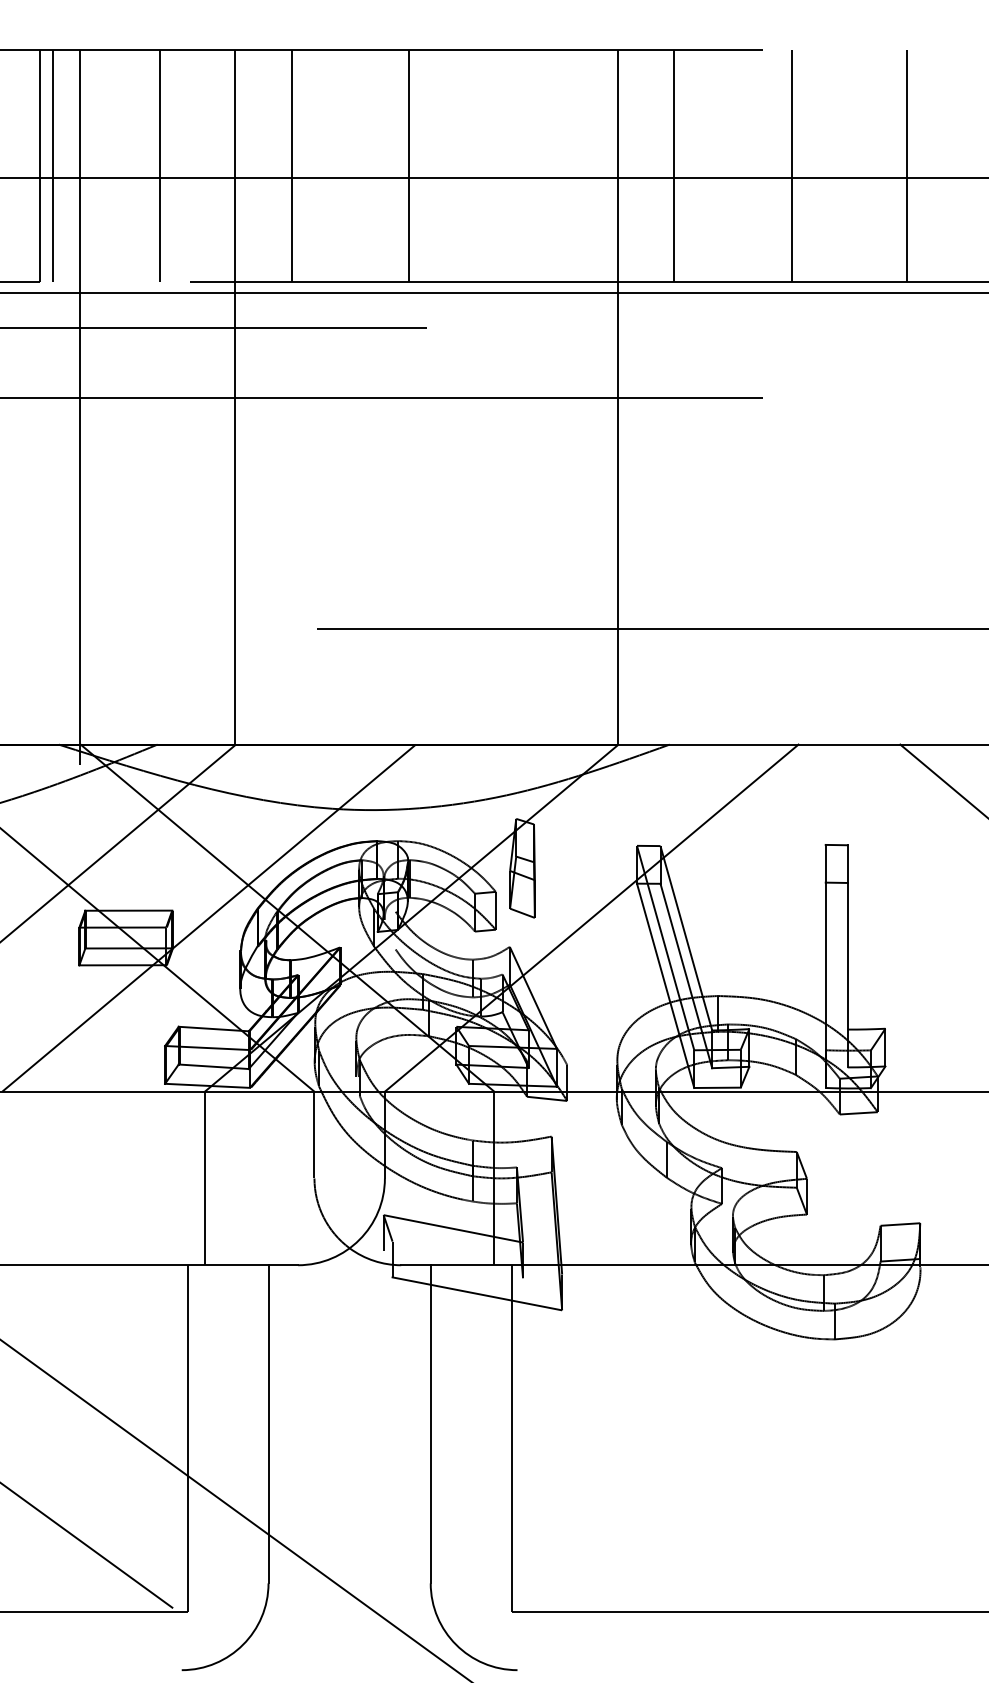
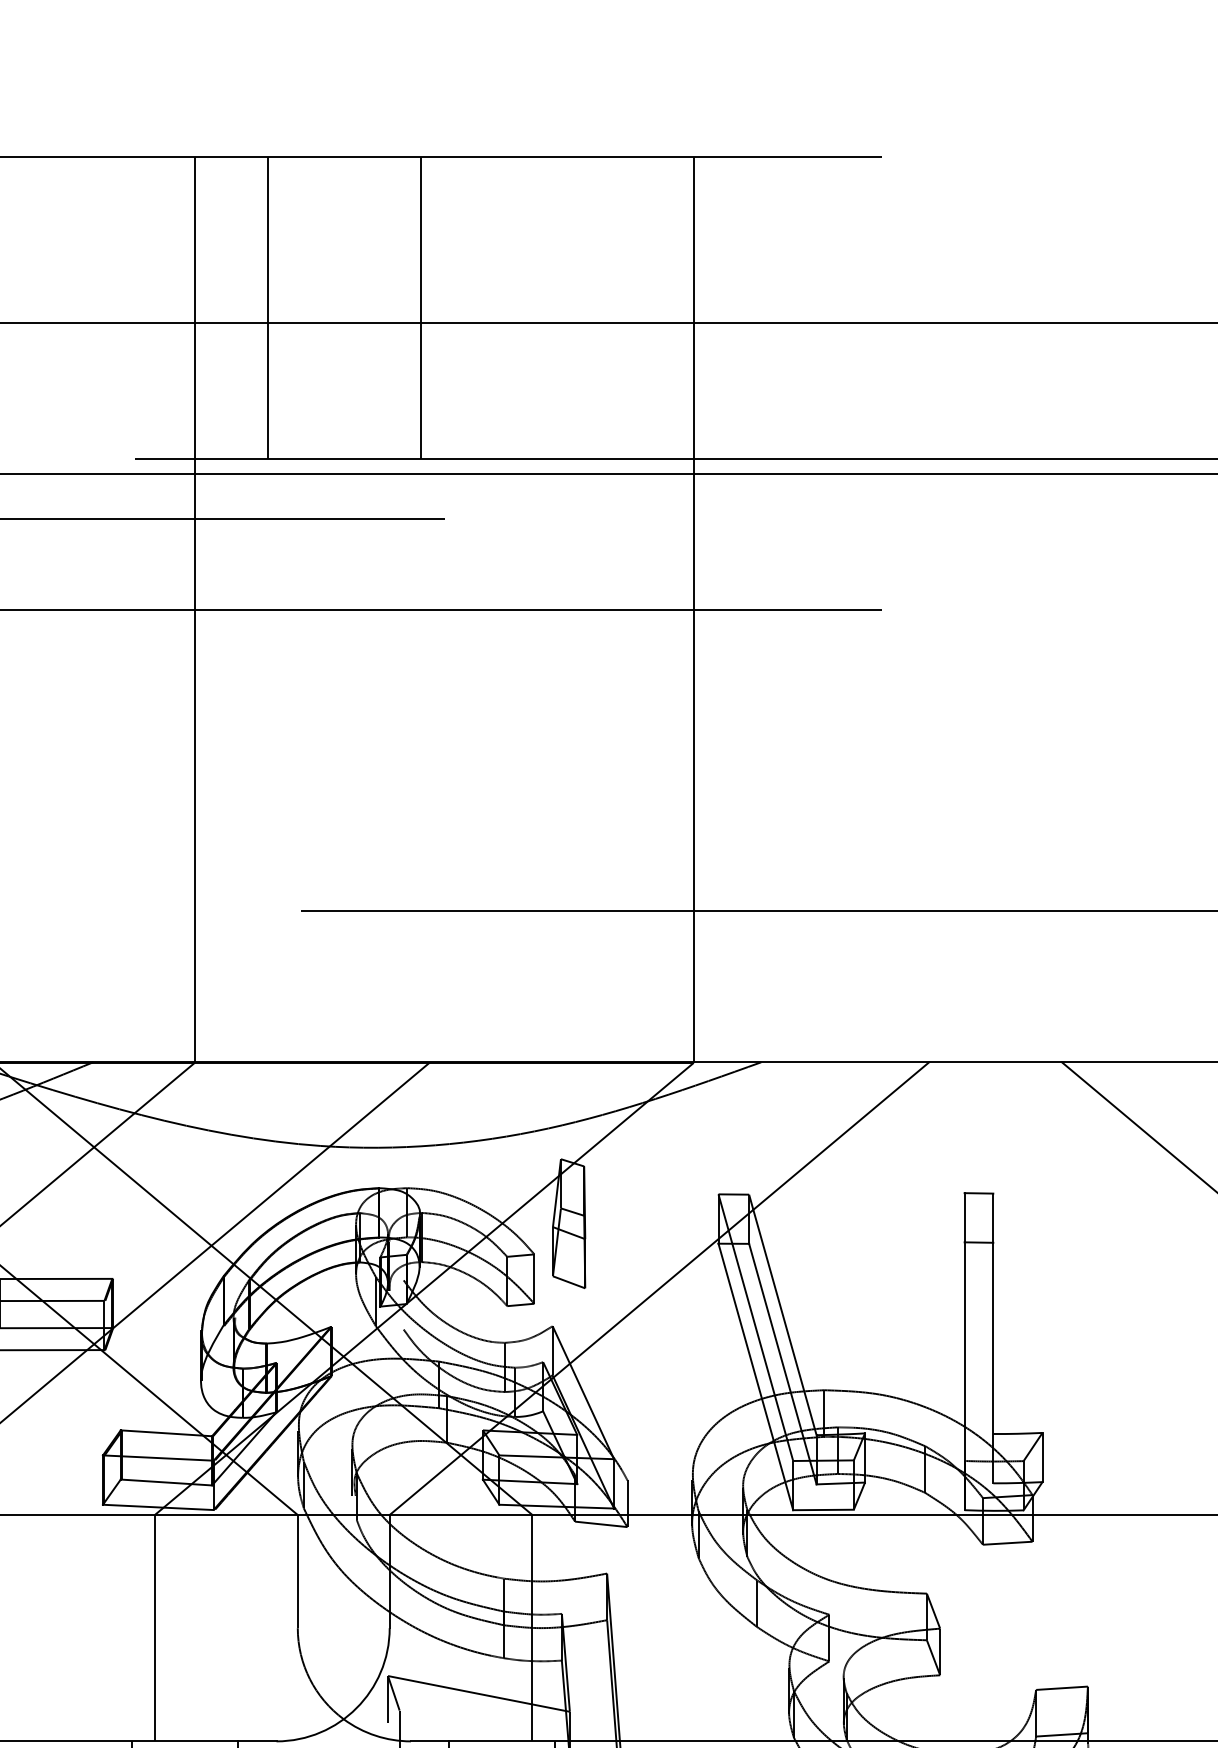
line: (159, 165) -> (95, 306), removed
line: (673, 165) -> (766, 306), removed
line: (791, 165) -> (919, 306), removed
line: (907, 165) -> (1071, 306), removed

